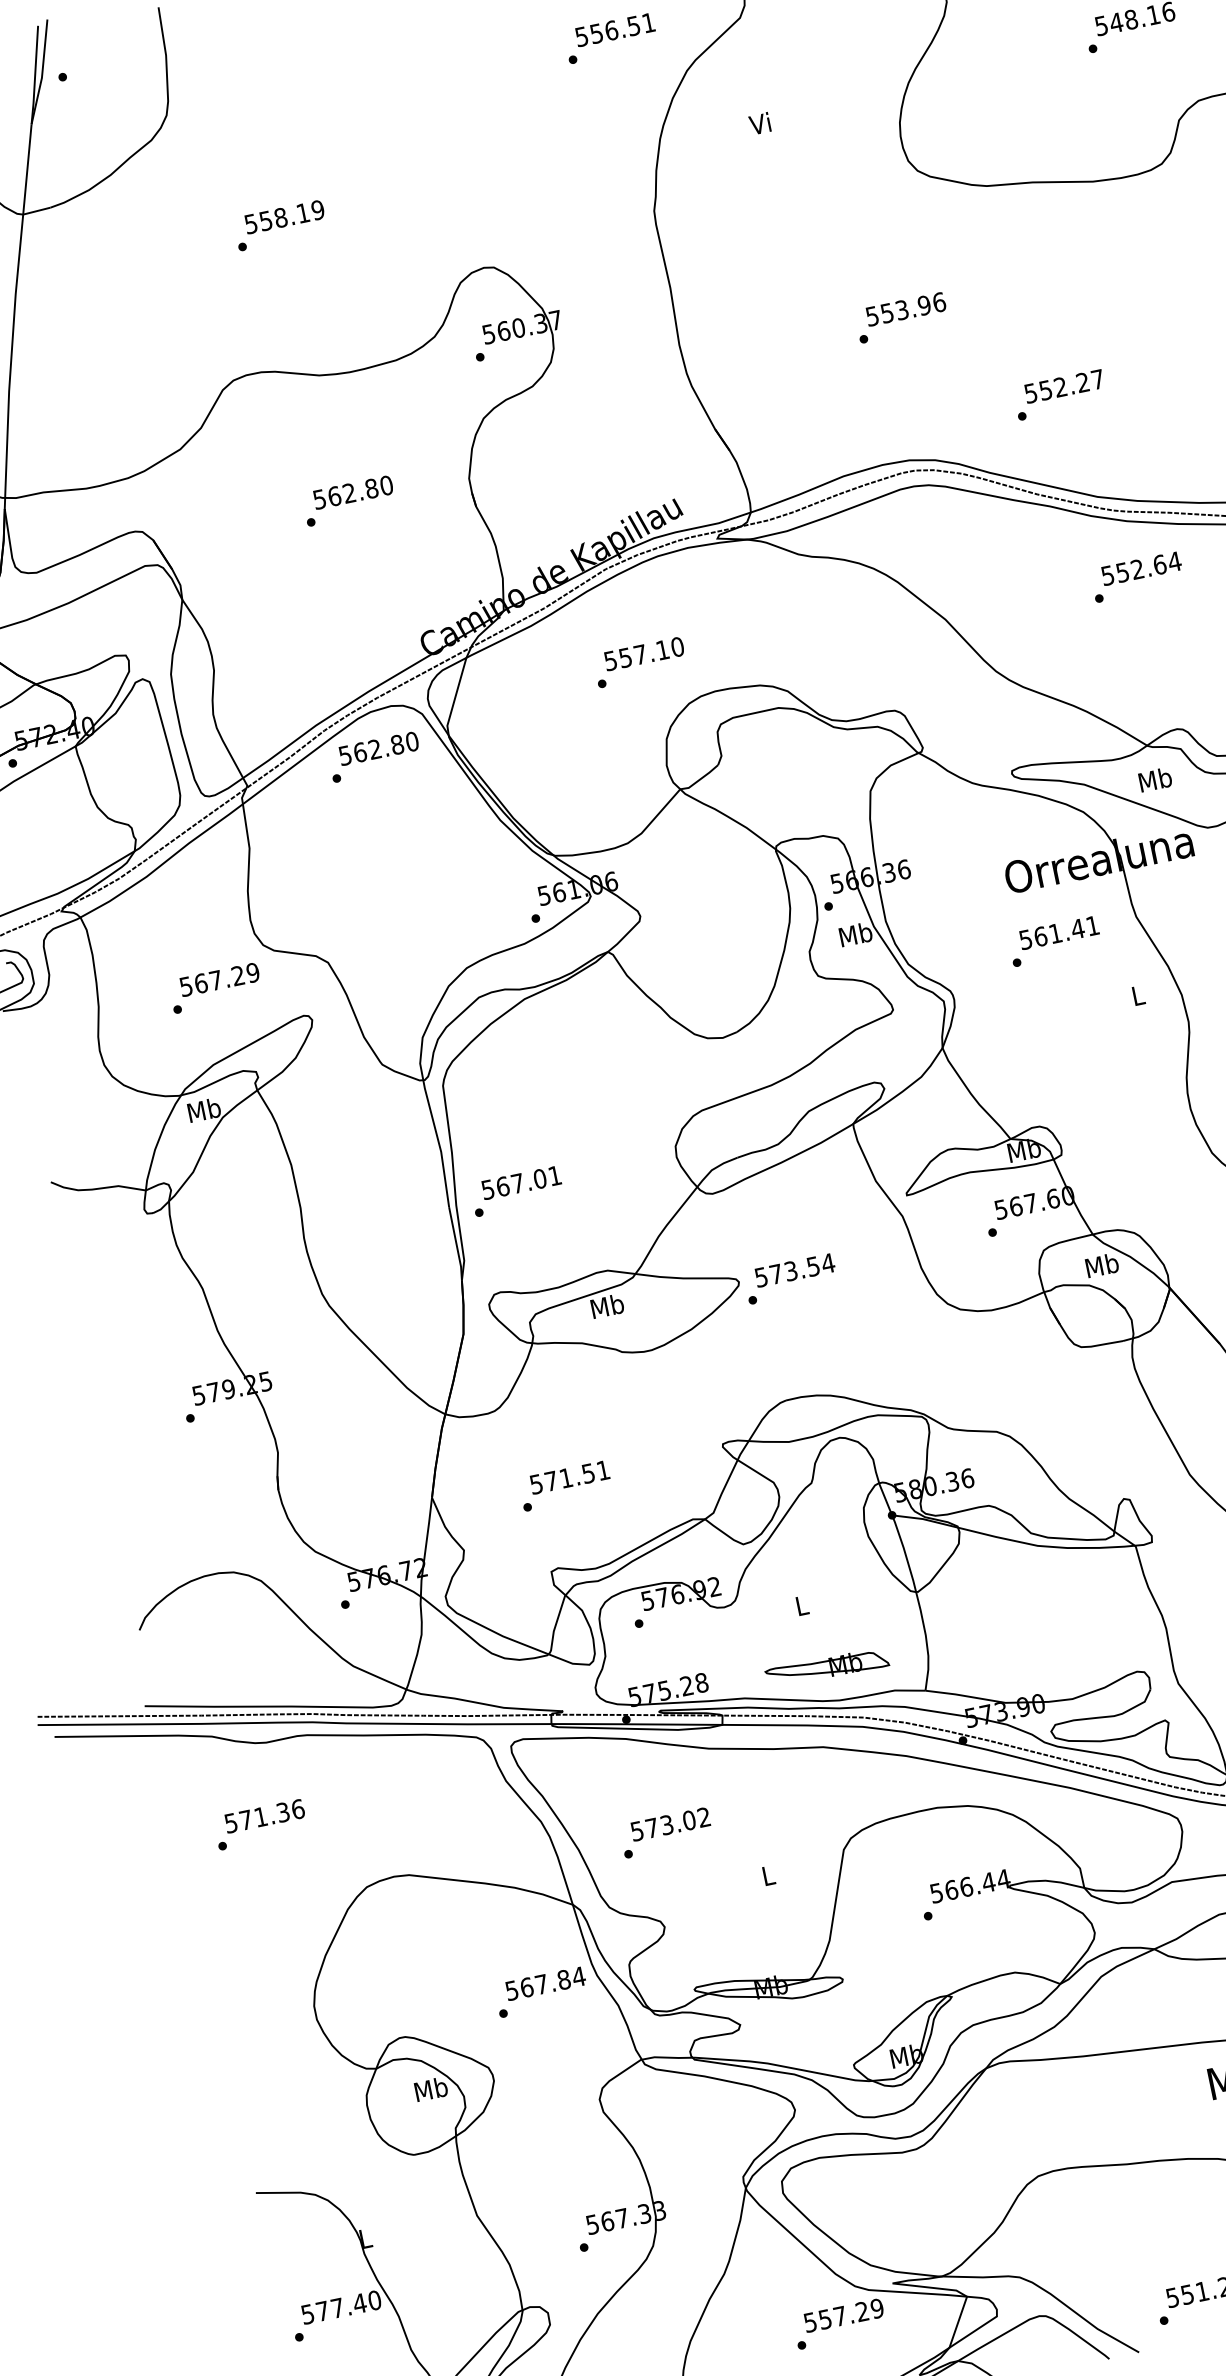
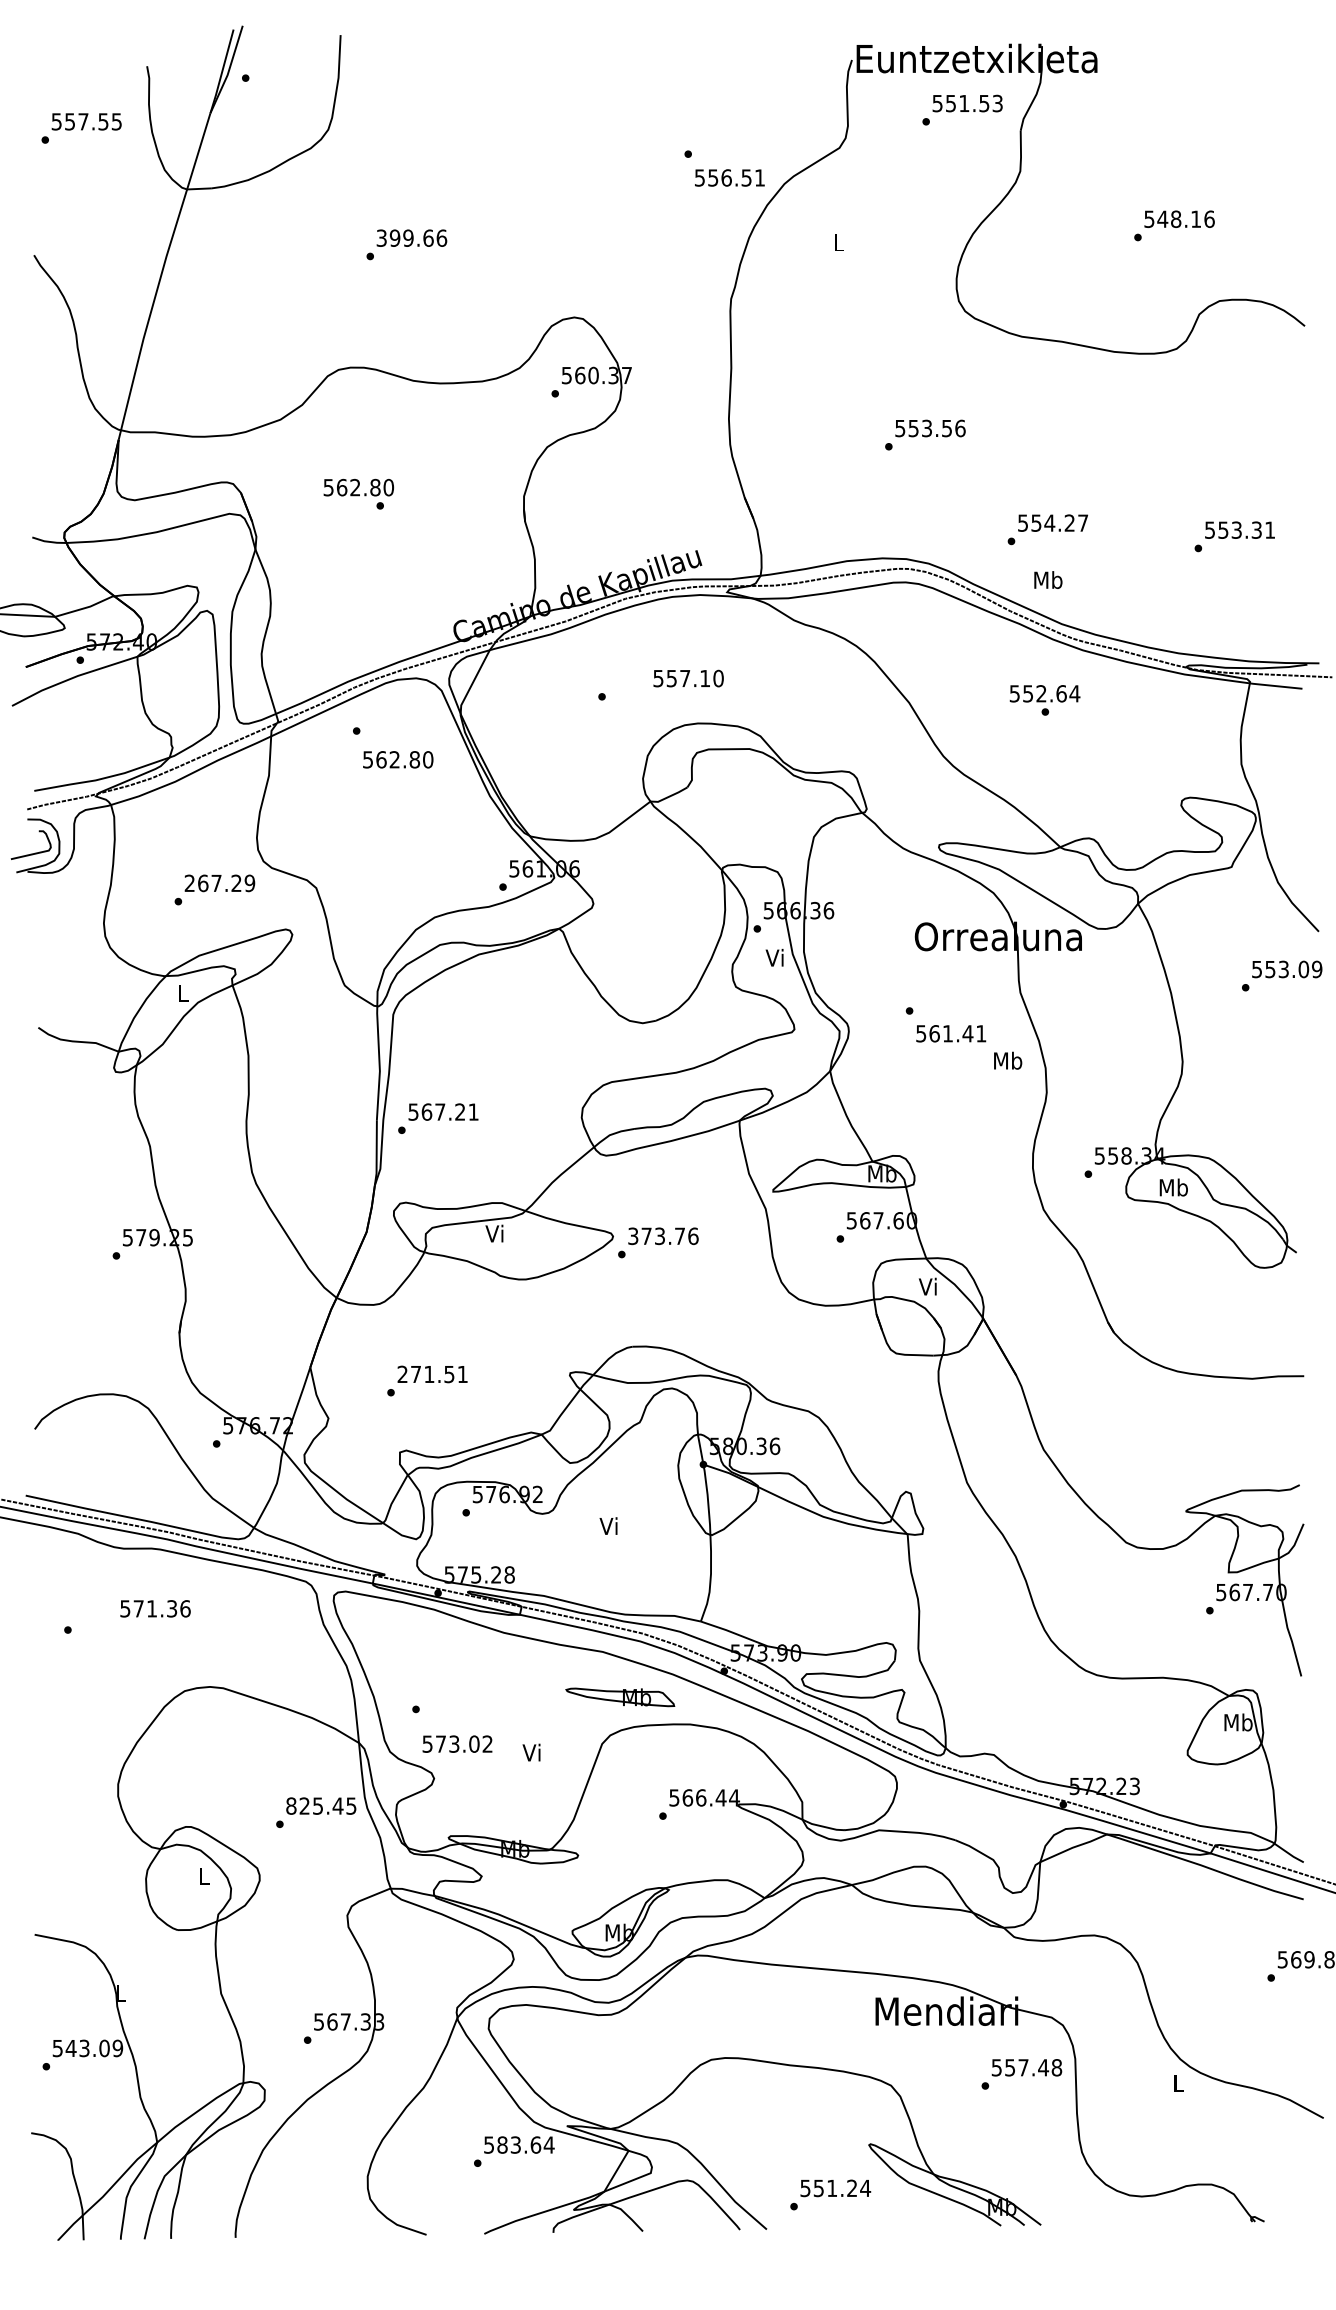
text: (614, 29) -> (729, 177), moved
text: (759, 123) -> (837, 242), Vi -> L
text: (285, 216) -> (412, 237), 558.19 -> 399.66
text: (923, 304) -> (946, 427), 553.96 -> 553.56
text: (1060, 386) -> (1049, 522), 552.27 -> 554.27
text: (352, 492) -> (358, 487), moved
text: (1140, 568) -> (1044, 693), moved
text: (644, 653) -> (688, 678), moved
text: (379, 748) -> (398, 759), moved
text: (1155, 779) -> (1048, 579), moved
text: (1059, 932) -> (951, 1033), moved
text: (855, 934) -> (775, 957), Mb -> Vi
text: (185, 986) -> (189, 883), 567.29 -> 267.29
text: (1138, 995) -> (1008, 1060), L -> Mb
text: (204, 1109) -> (183, 992), Mb -> L
text: (540, 1178) -> (460, 1111), 567.01 -> 567.21
text: (1102, 1264) -> (929, 1286), Mb -> Vi
text: (795, 1270) -> (663, 1236), 573.54 -> 373.76
text: (607, 1305) -> (495, 1233), Mb -> Vi
text: (536, 1484) -> (402, 1374), 571.51 -> 271.51
text: (800, 1605) -> (608, 1525), L -> Vi
part: (827, 1668) -> (620, 1697), moved
text: (264, 1815) -> (155, 1608), moved
text: (670, 1823) -> (457, 1743), moved
text: (767, 1875) -> (531, 1752), L -> Vi
text: (545, 1983) -> (321, 1805), 567.84 -> 825.45
text: (431, 2089) -> (204, 1876), Mb -> L
text: (348, 2305) -> (94, 2048), 577.40 -> 543.09
text: (850, 2313) -> (525, 2144), 557.29 -> 583.64

